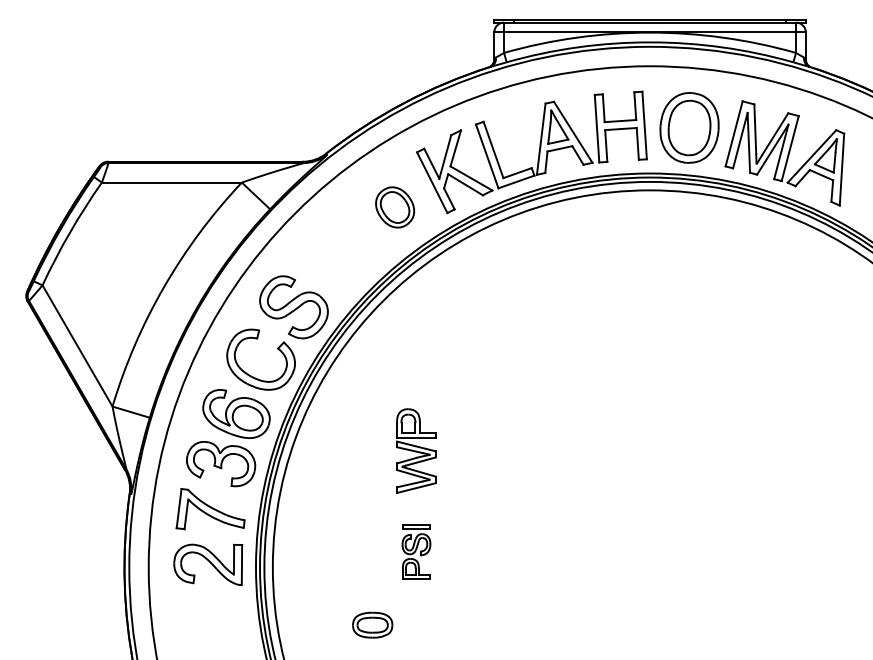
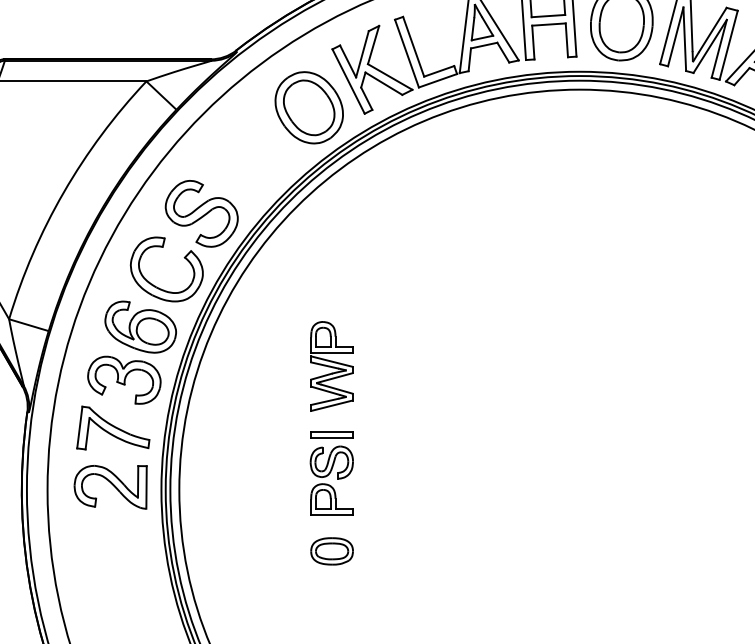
part: (394, 207) -> (308, 107), size x1.67
part: (416, 551) -> (331, 473), size x1.43
part: (372, 624) -> (331, 550), moved

